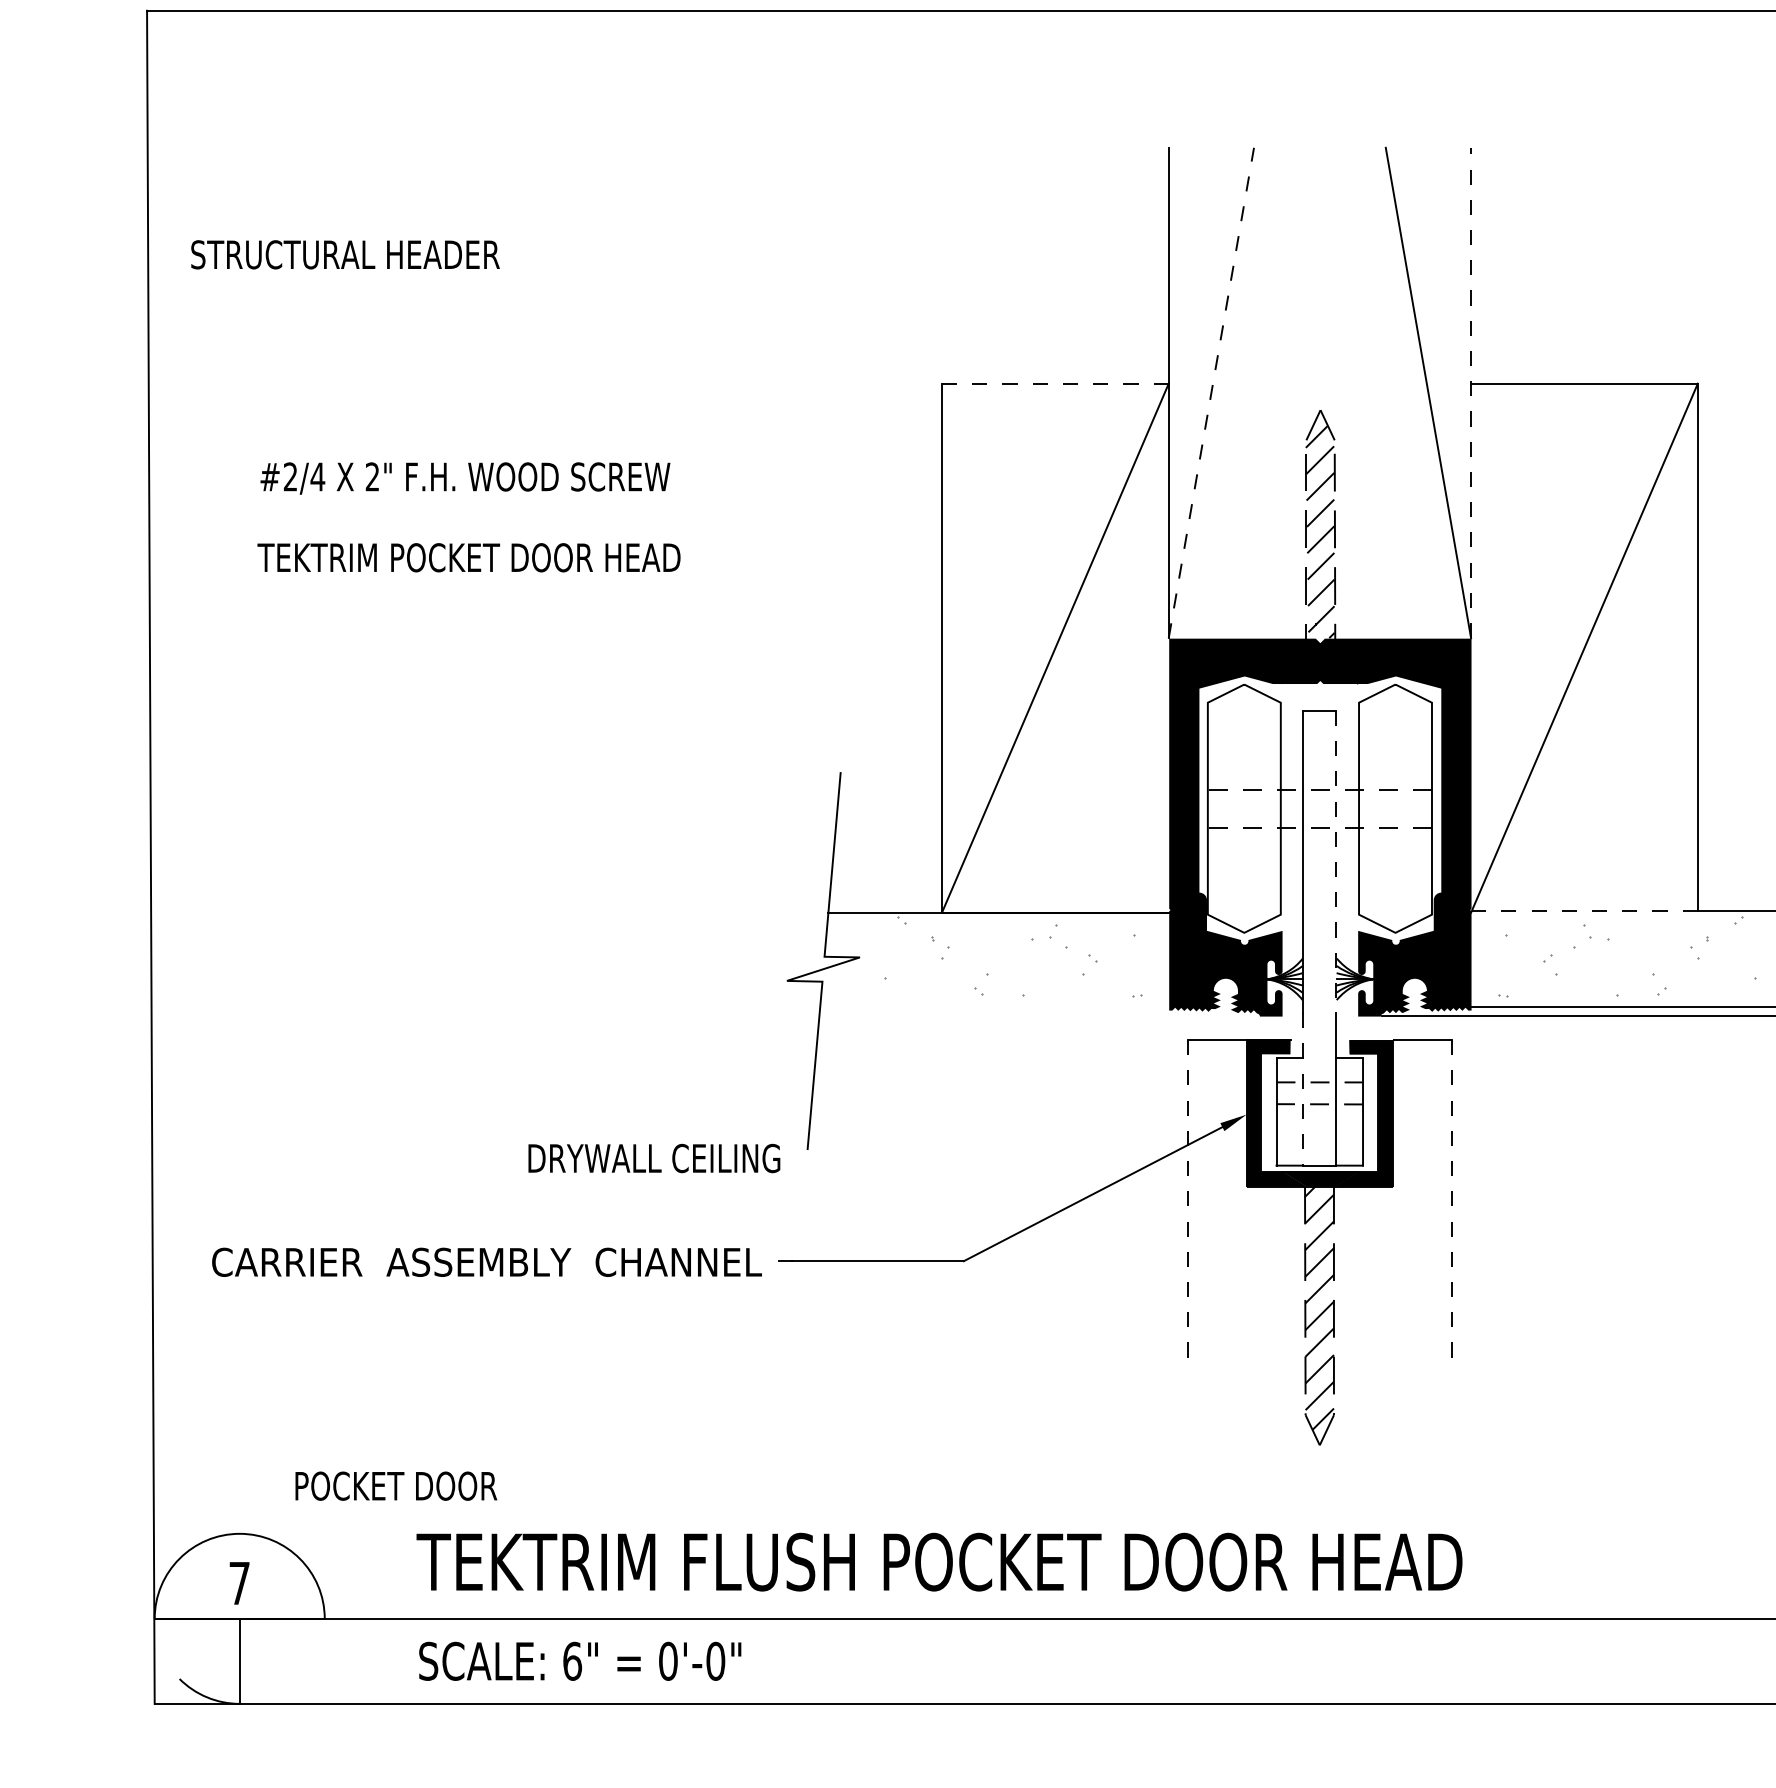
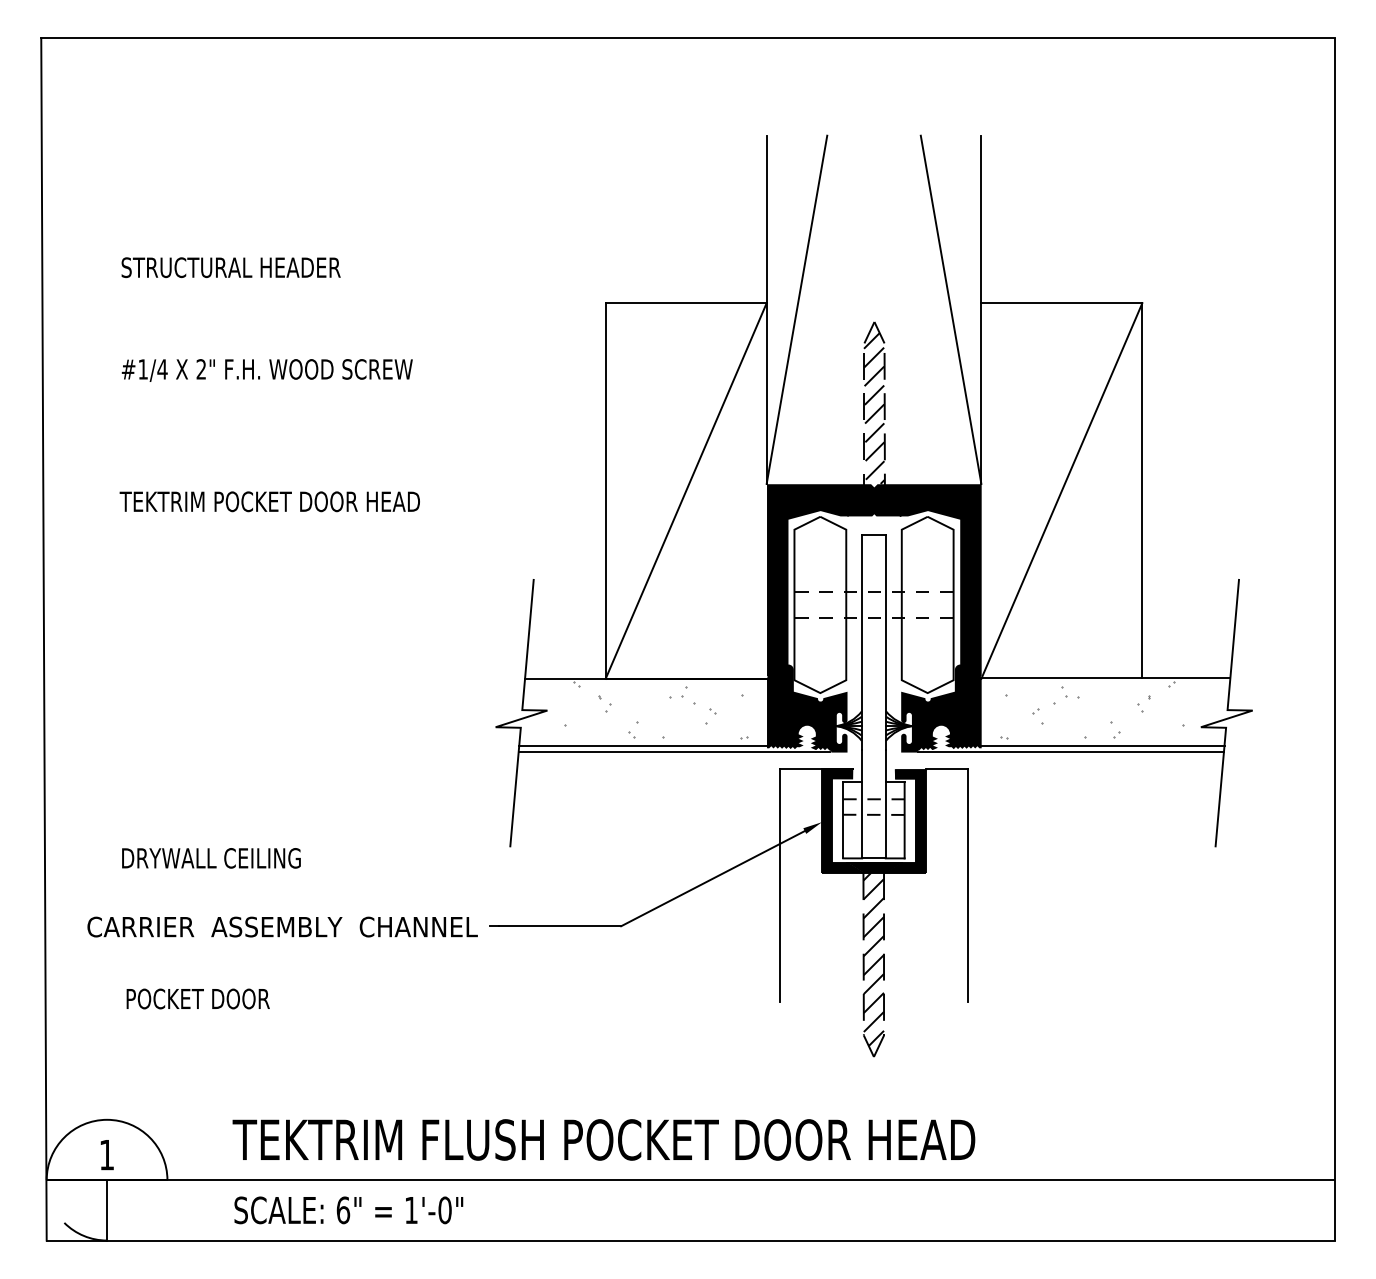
text: (344, 254) -> (230, 267), moved
line: (1055, 384) -> (686, 303), dashed -> solid
line: (1210, 392) -> (796, 309), dashed -> solid
line: (1471, 392) -> (981, 309), dashed -> solid
text: (289, 477) -> (142, 369), #2/4 -> #1/4
text: (468, 557) -> (269, 501), moved
line: (1336, 862) -> (885, 643), dashed -> solid
line: (1583, 910) -> (1061, 677), dashed -> solid
line: (993, 1006) -> (642, 745), added
line: (1038, 1016) -> (674, 752), added
line: (1303, 1089) -> (862, 804), dashed -> solid
text: (654, 1158) -> (211, 858), moved
line: (1188, 1205) -> (780, 886), dashed -> solid
line: (1451, 1205) -> (967, 886), dashed -> solid
text: (395, 1485) -> (197, 998), moved
text: (238, 1584) -> (106, 1155), 7 -> 1
text: (668, 1661) -> (411, 1210), 0'-0" -> 1'-0"

